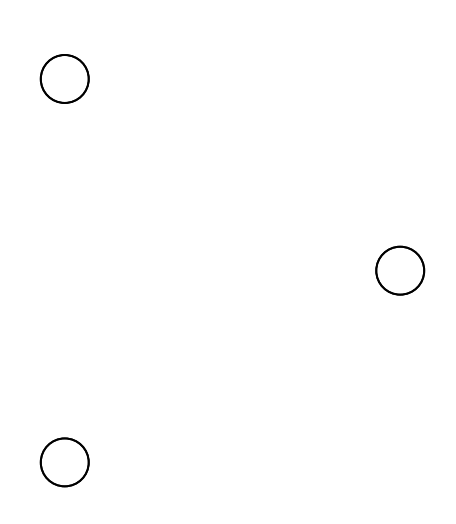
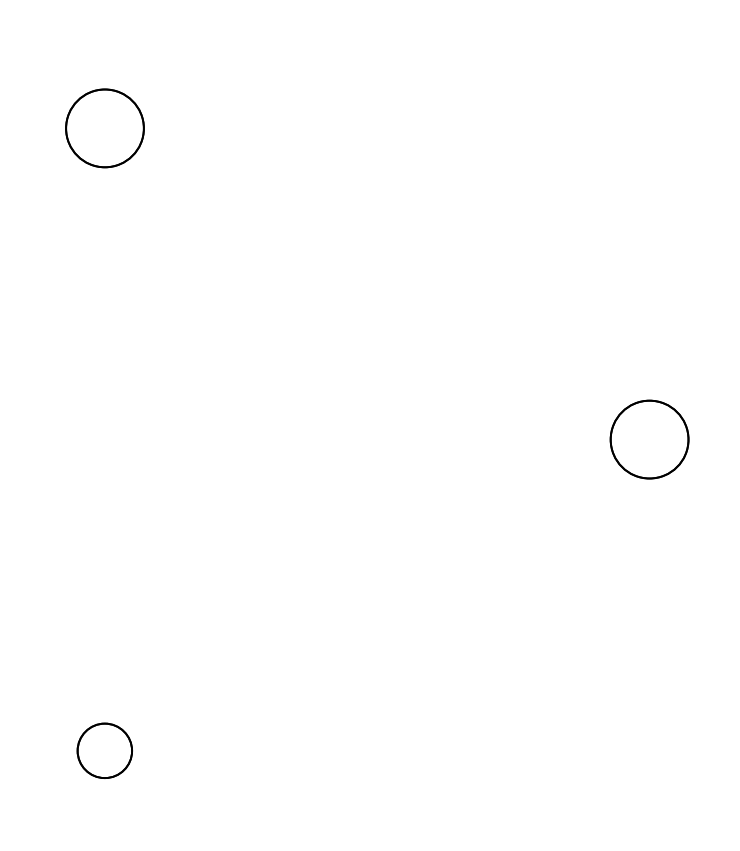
part: (64, 462) -> (104, 750), size x0.7

